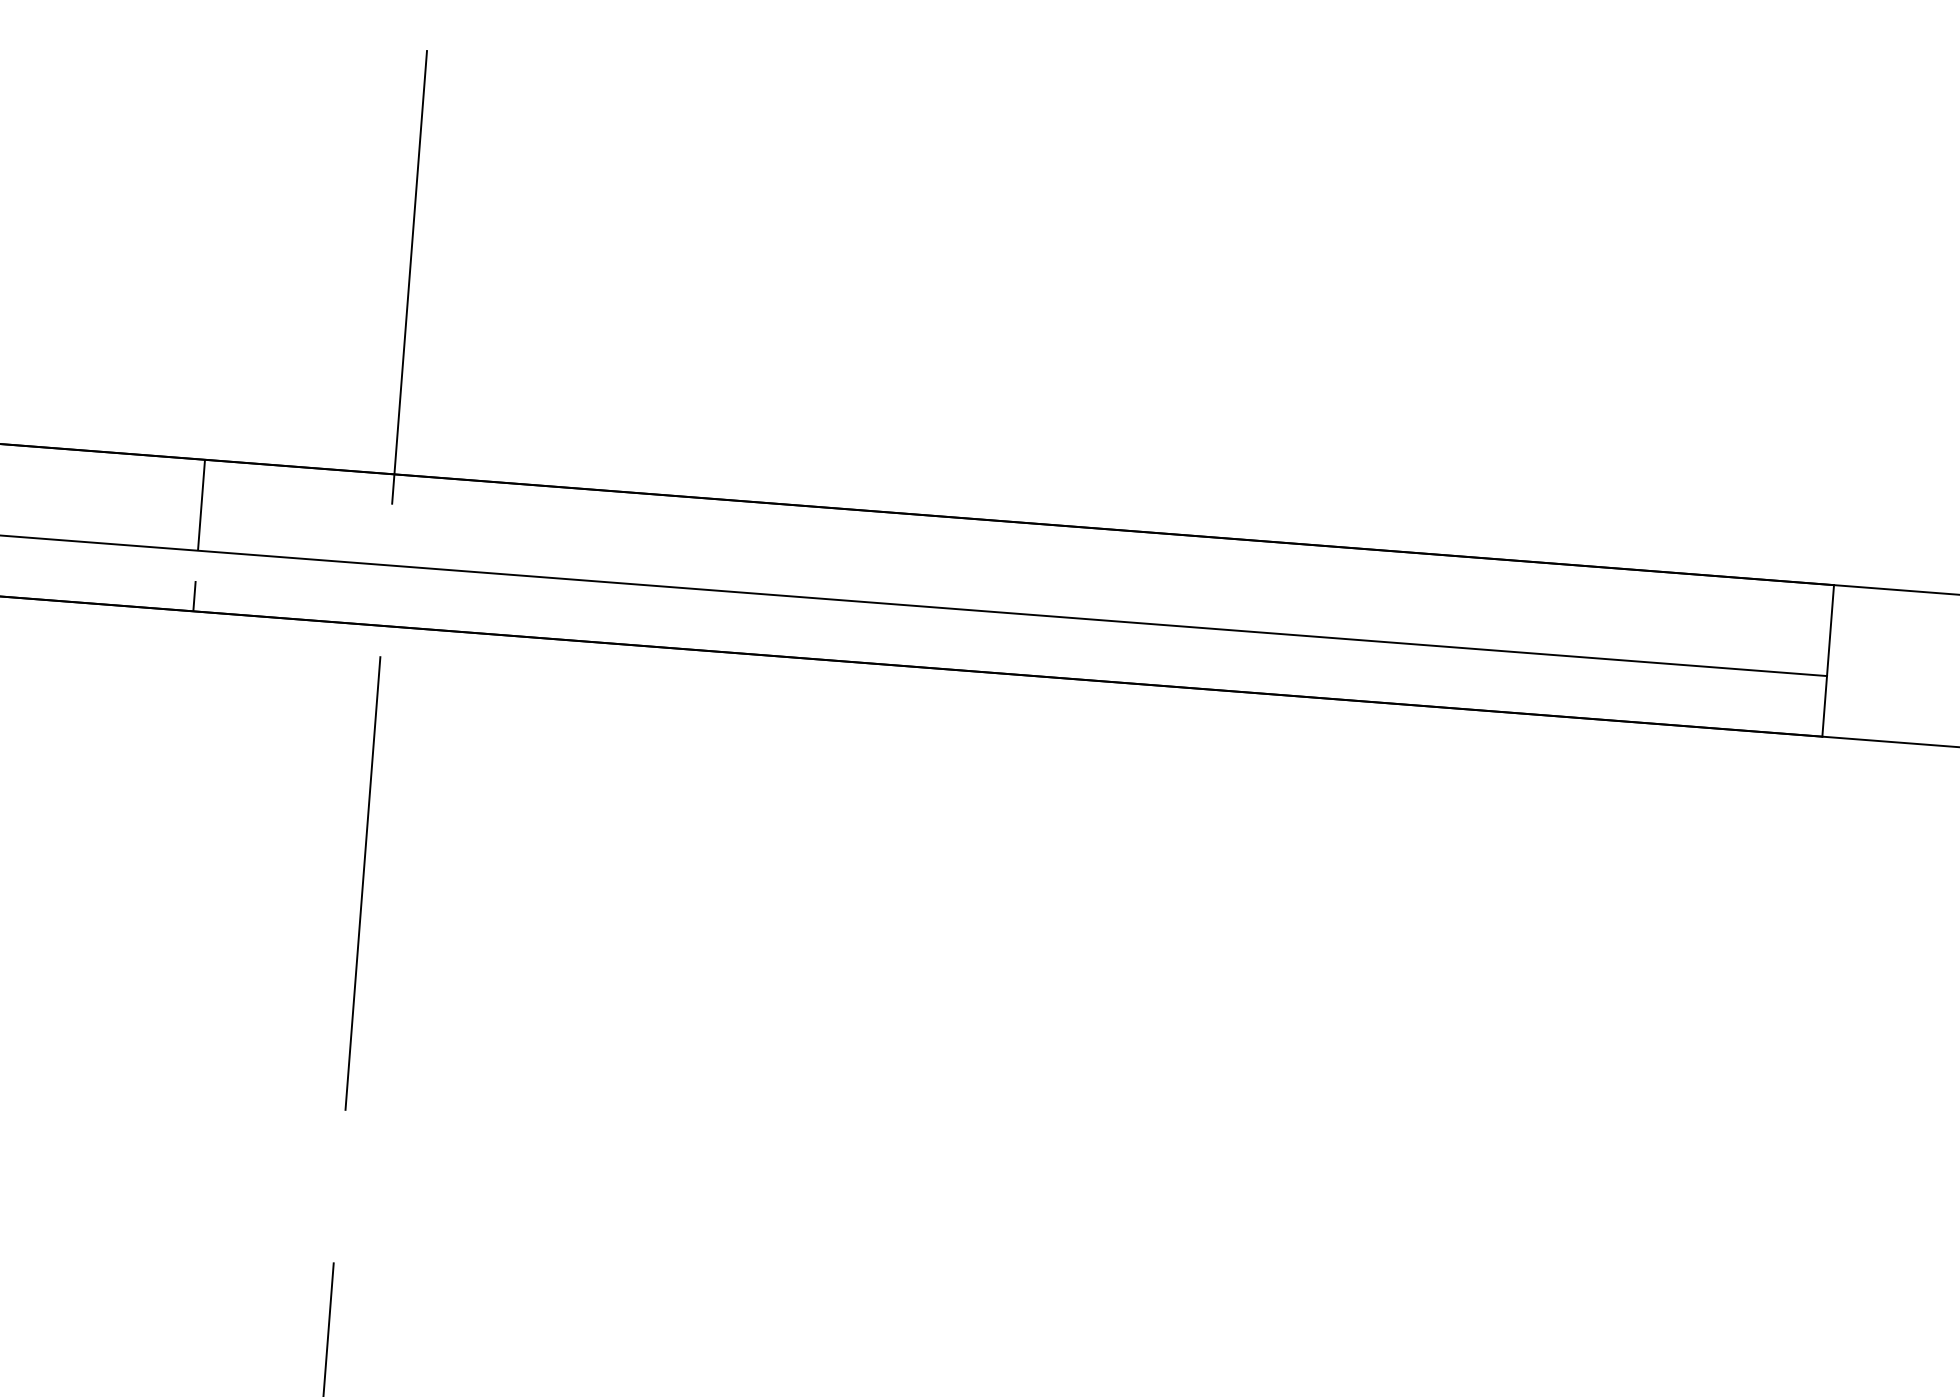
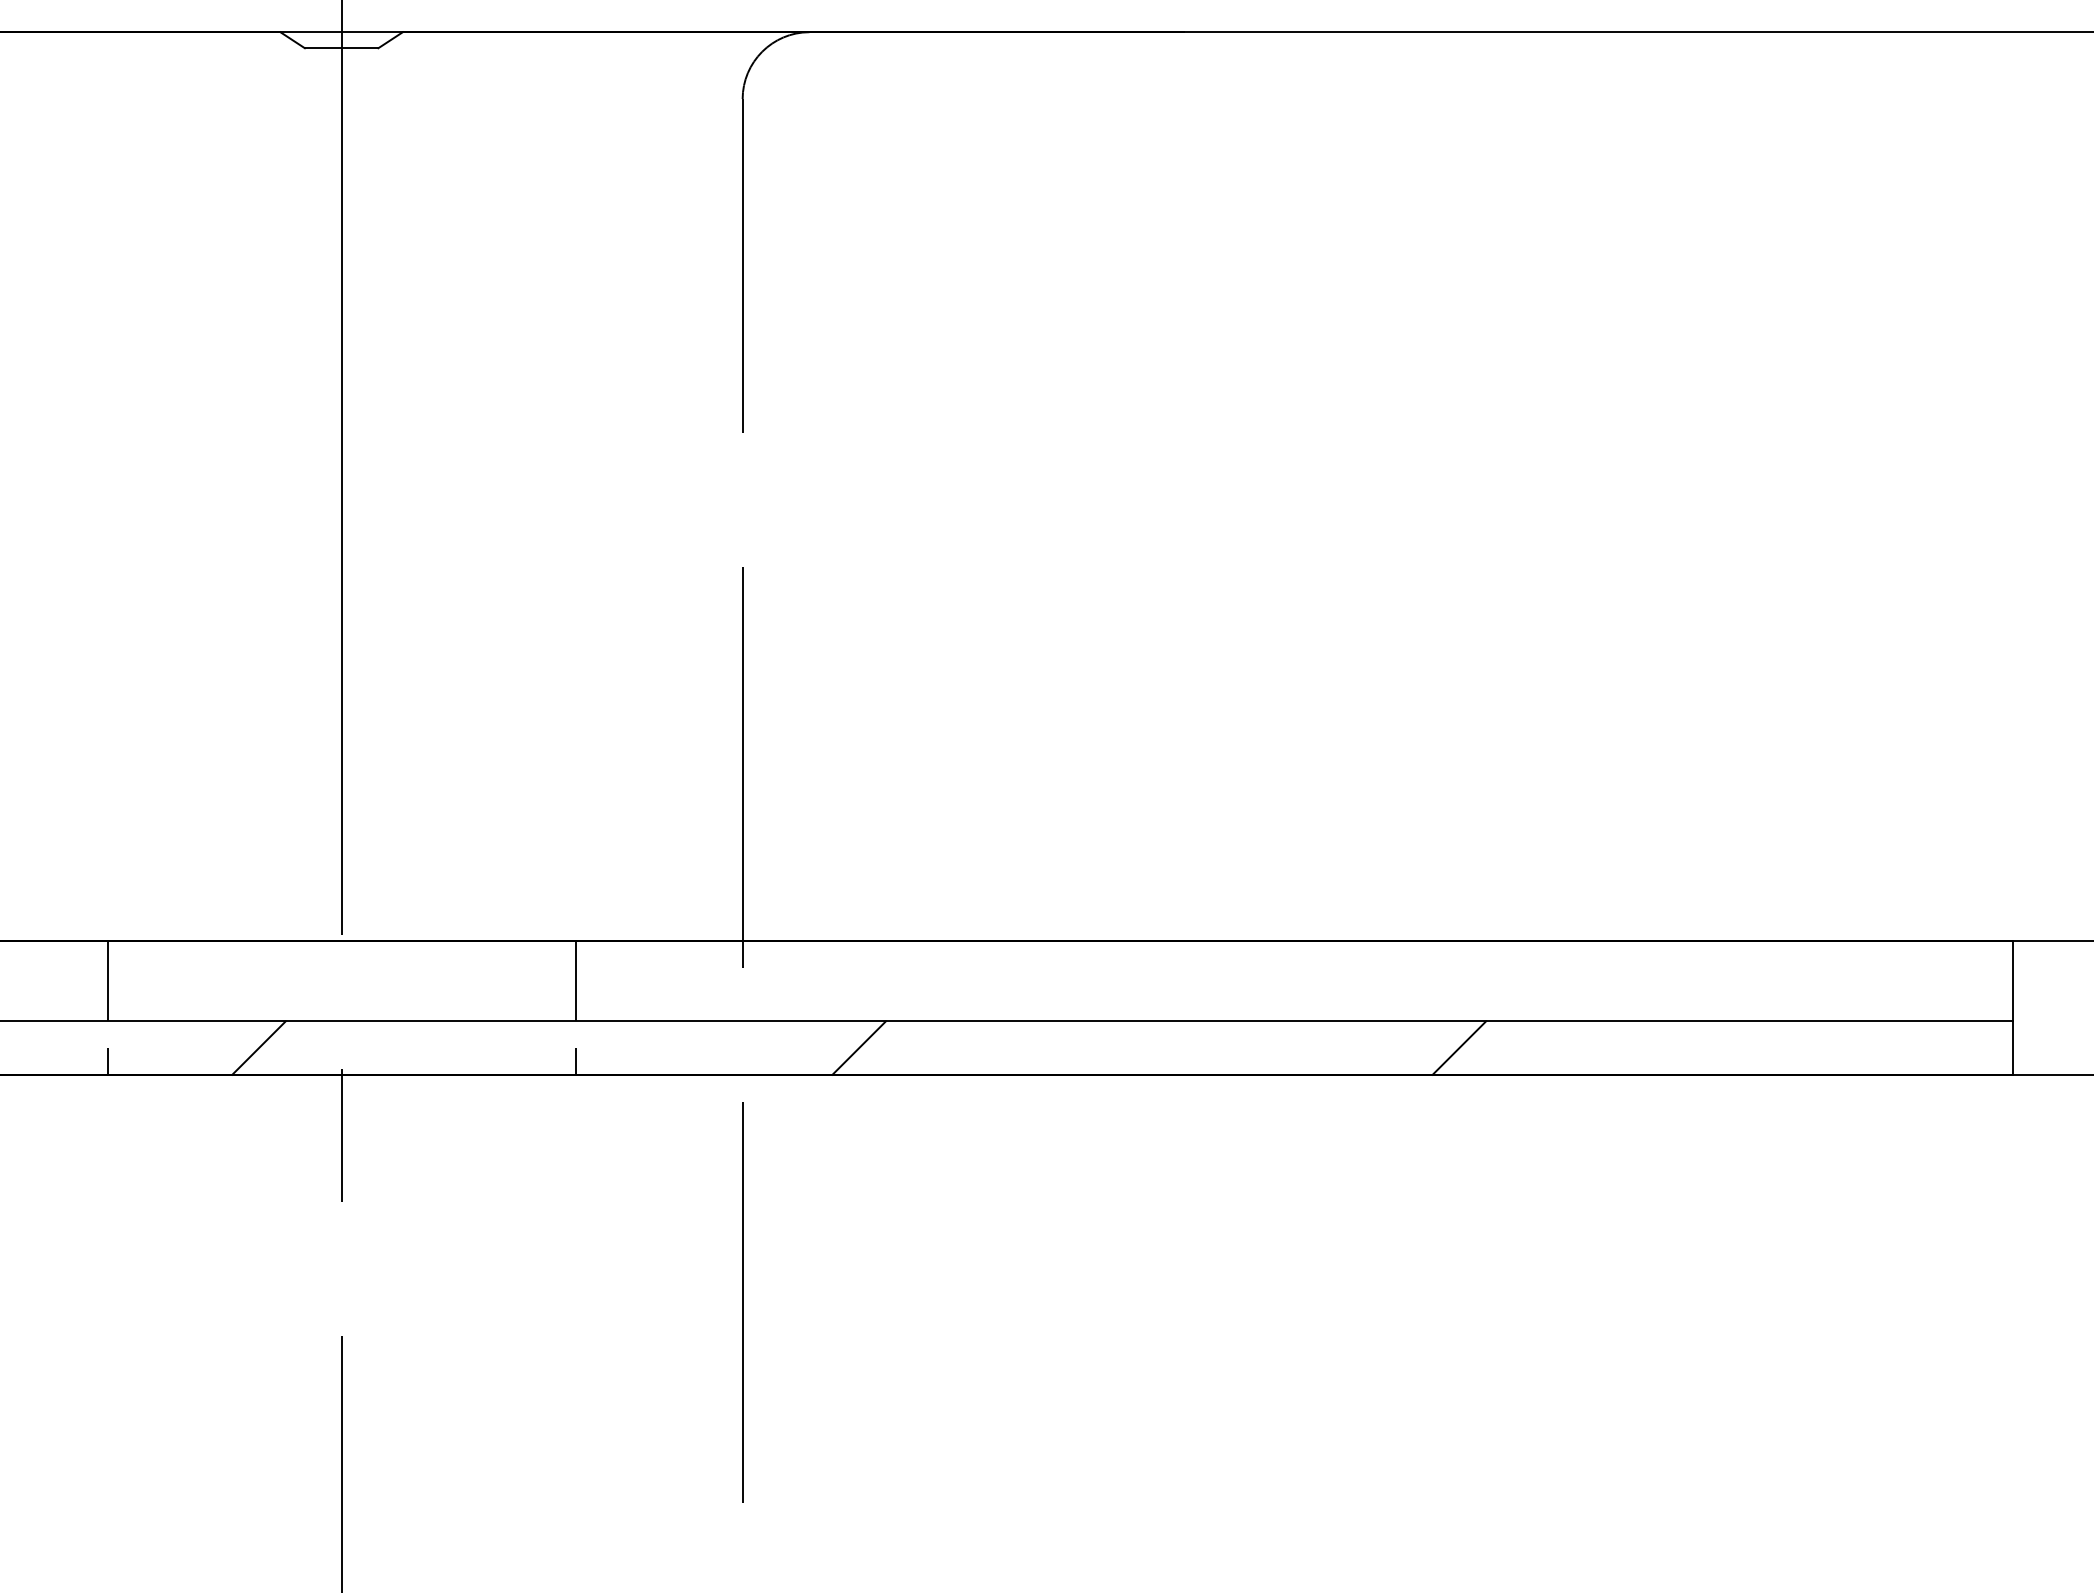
line: (516, 605) -> (858, 1047), added
line: (1197, 657) -> (1459, 1047), added

